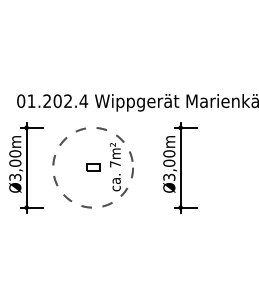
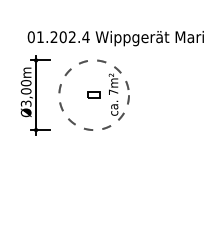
part: (180, 167) -> (170, 95), removed

